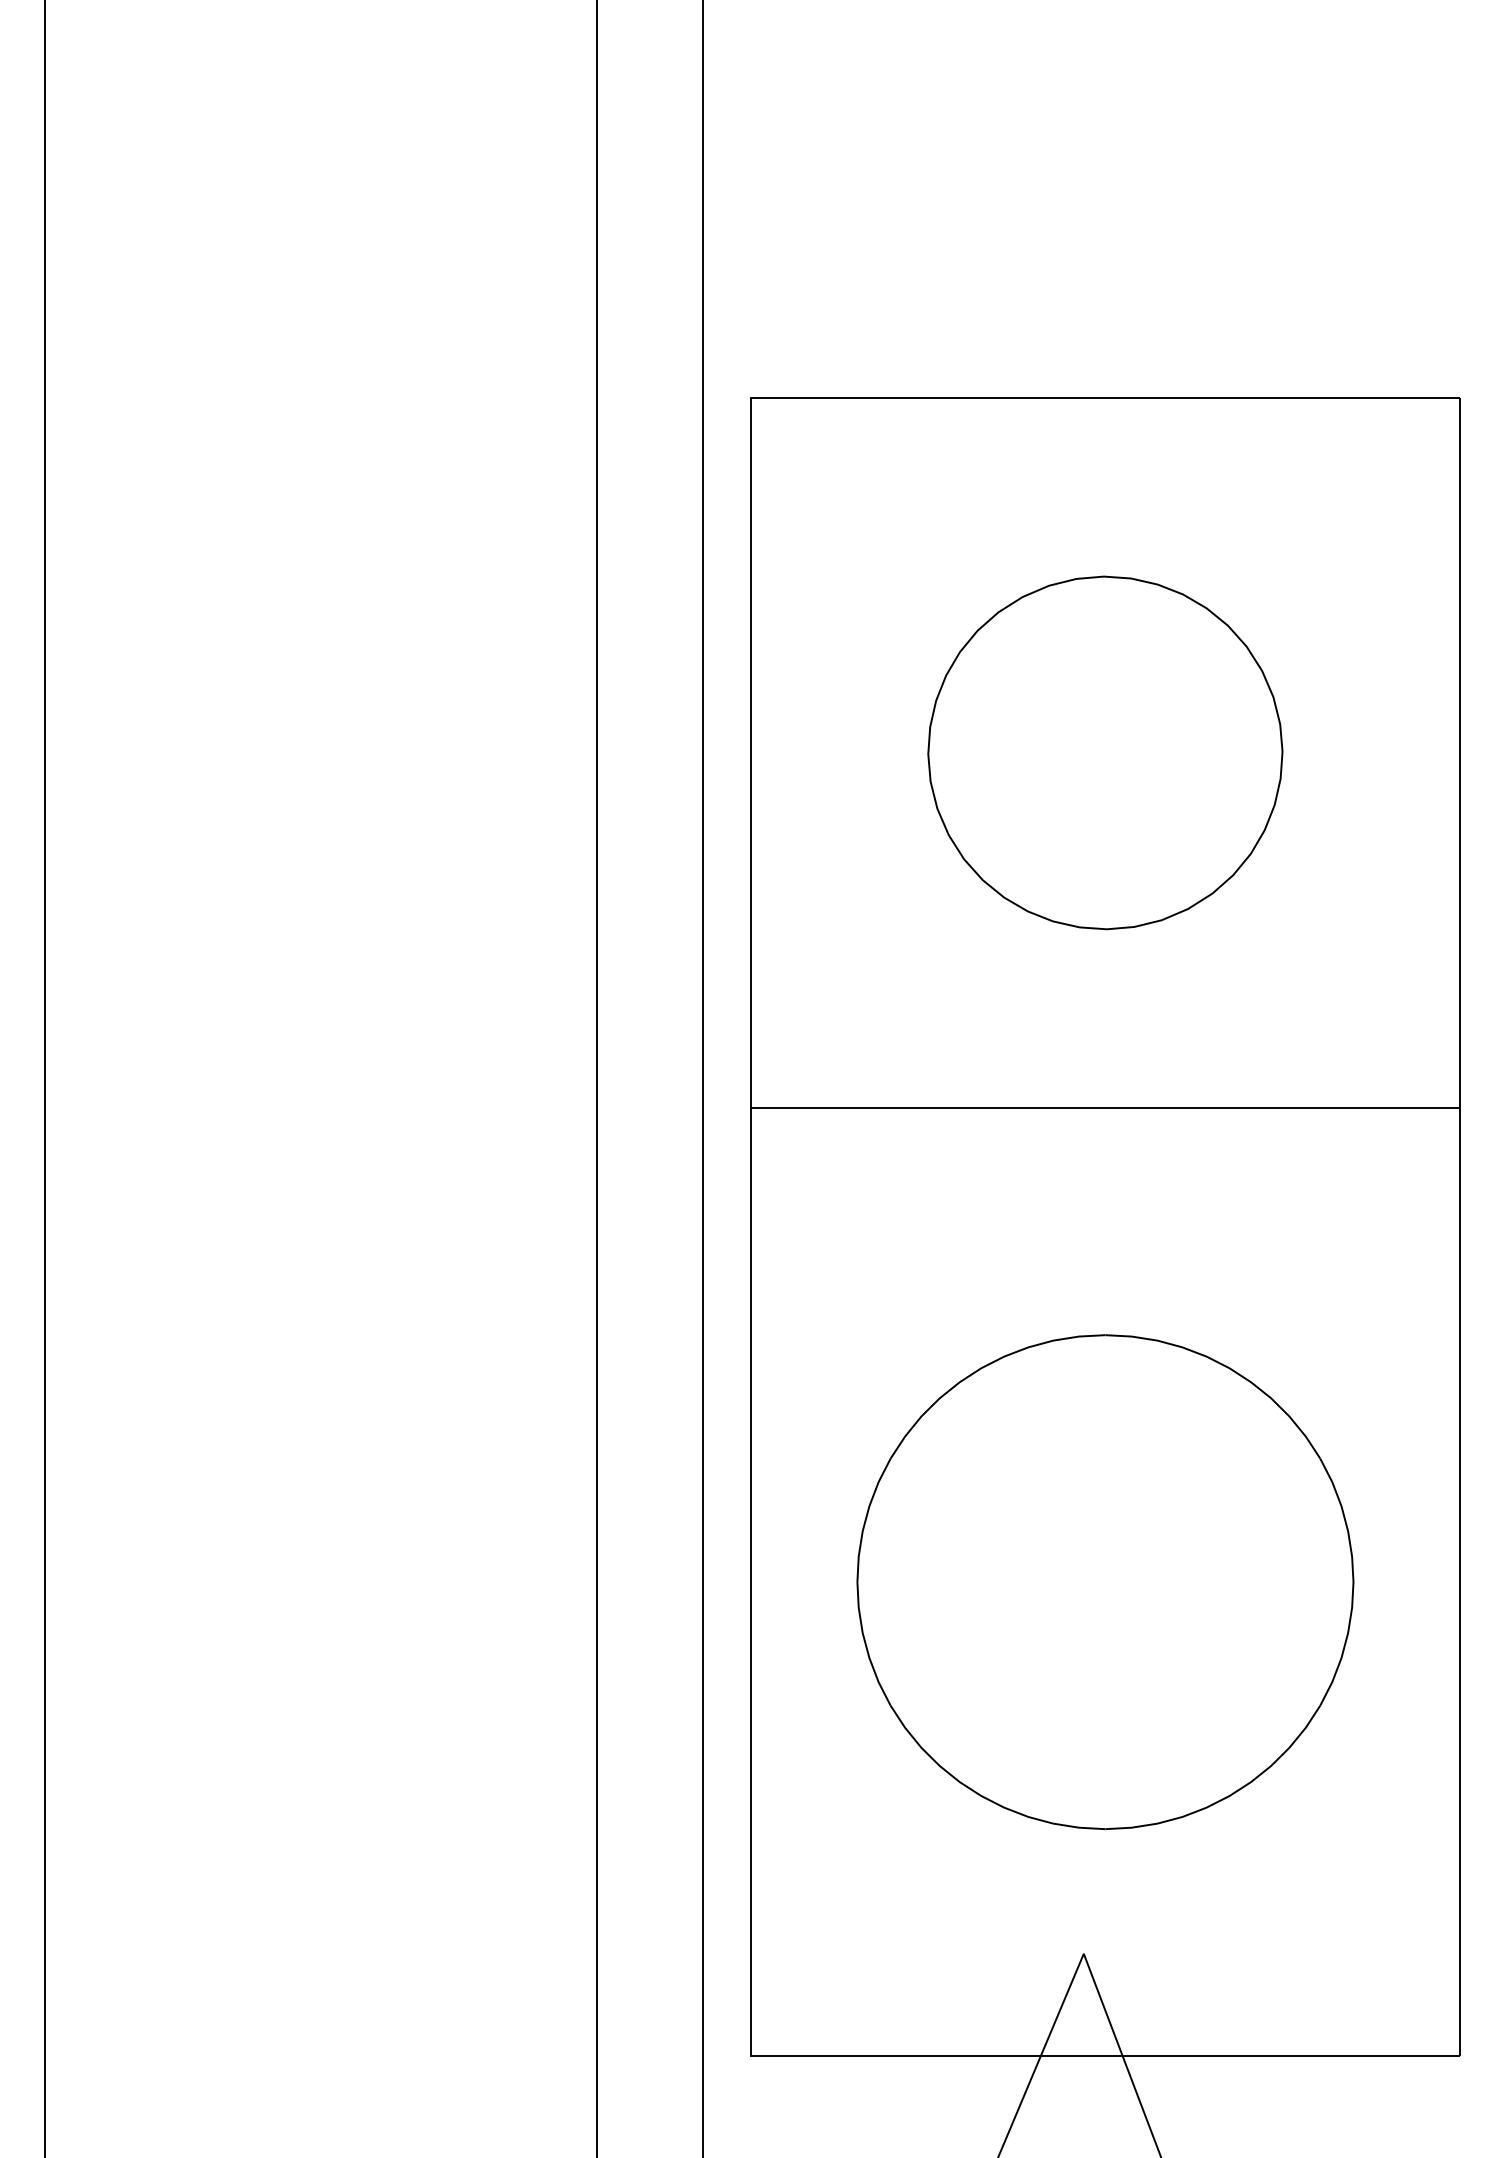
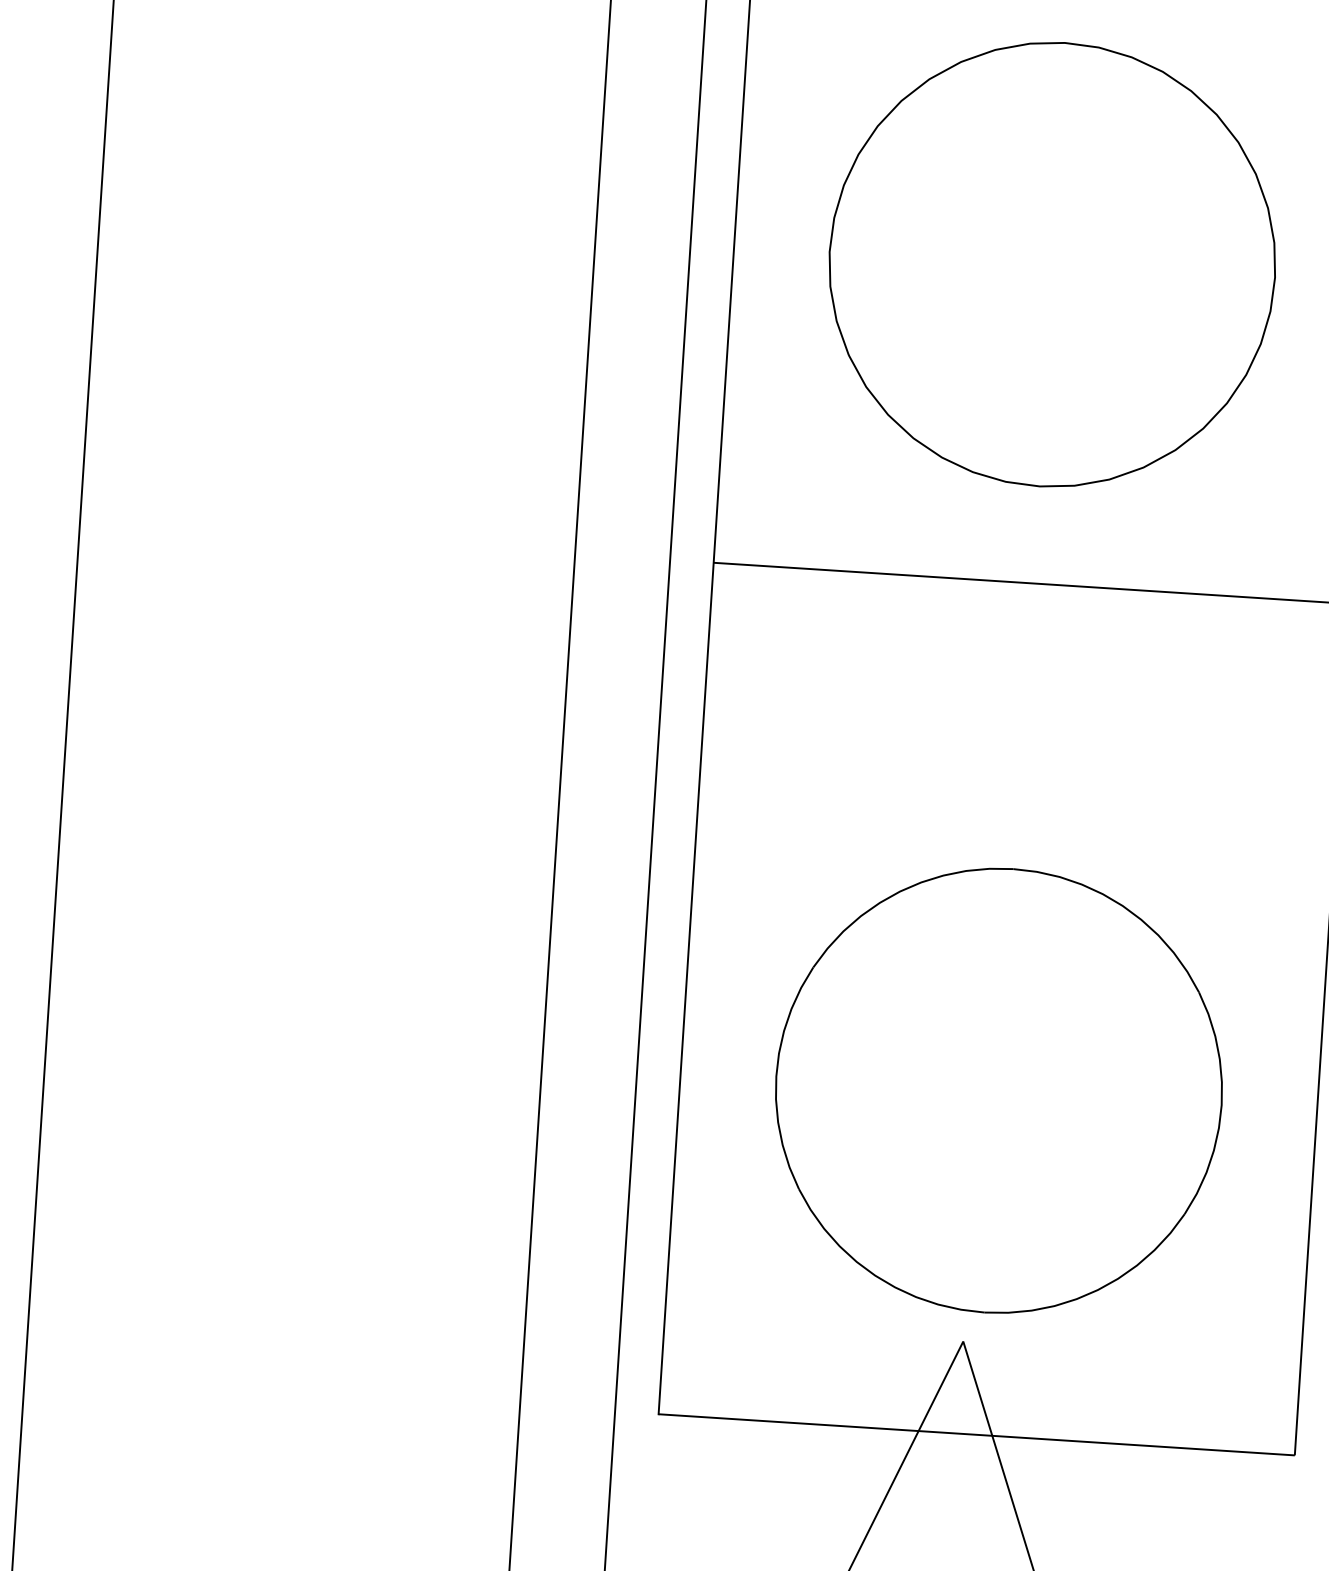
part: (1105, 752) -> (1052, 264), size x1.4
part: (1105, 1581) -> (999, 1090), moved

